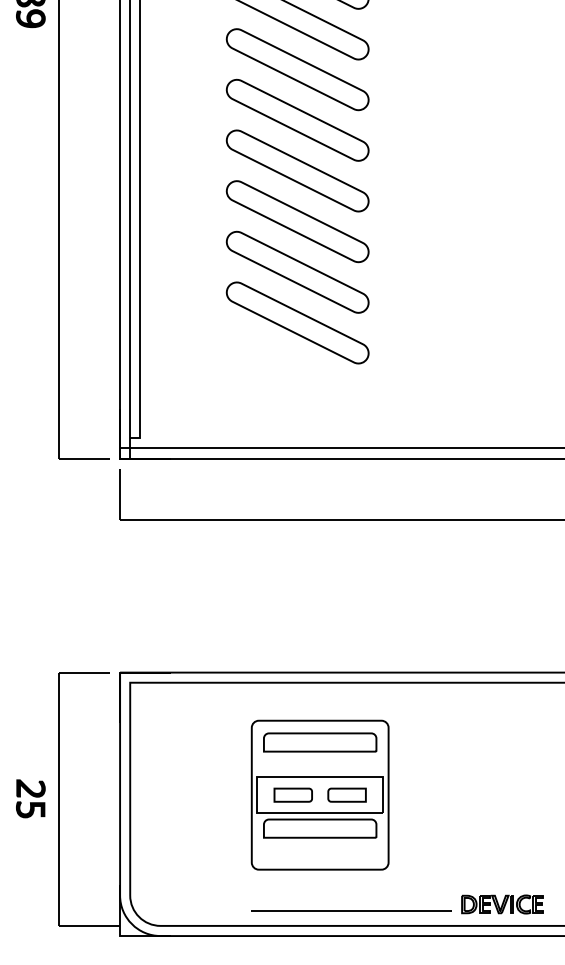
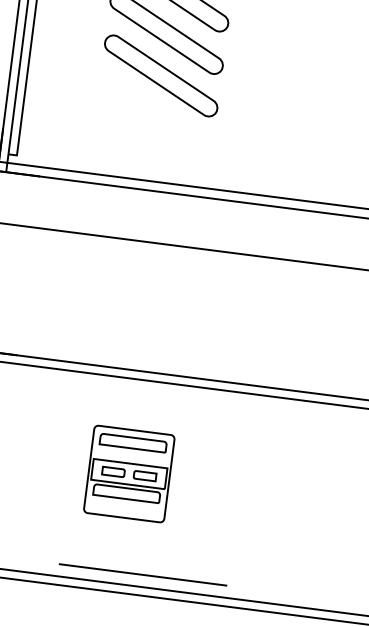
part: (319, 794) -> (128, 473), size x0.7
part: (502, 904) -> (270, 585), removed

